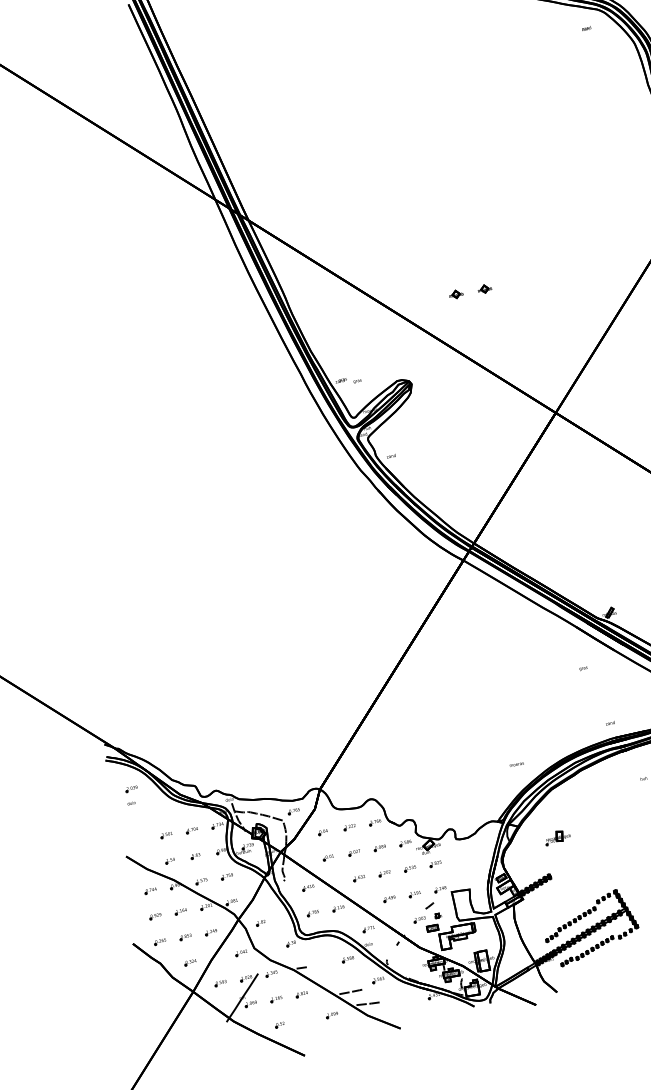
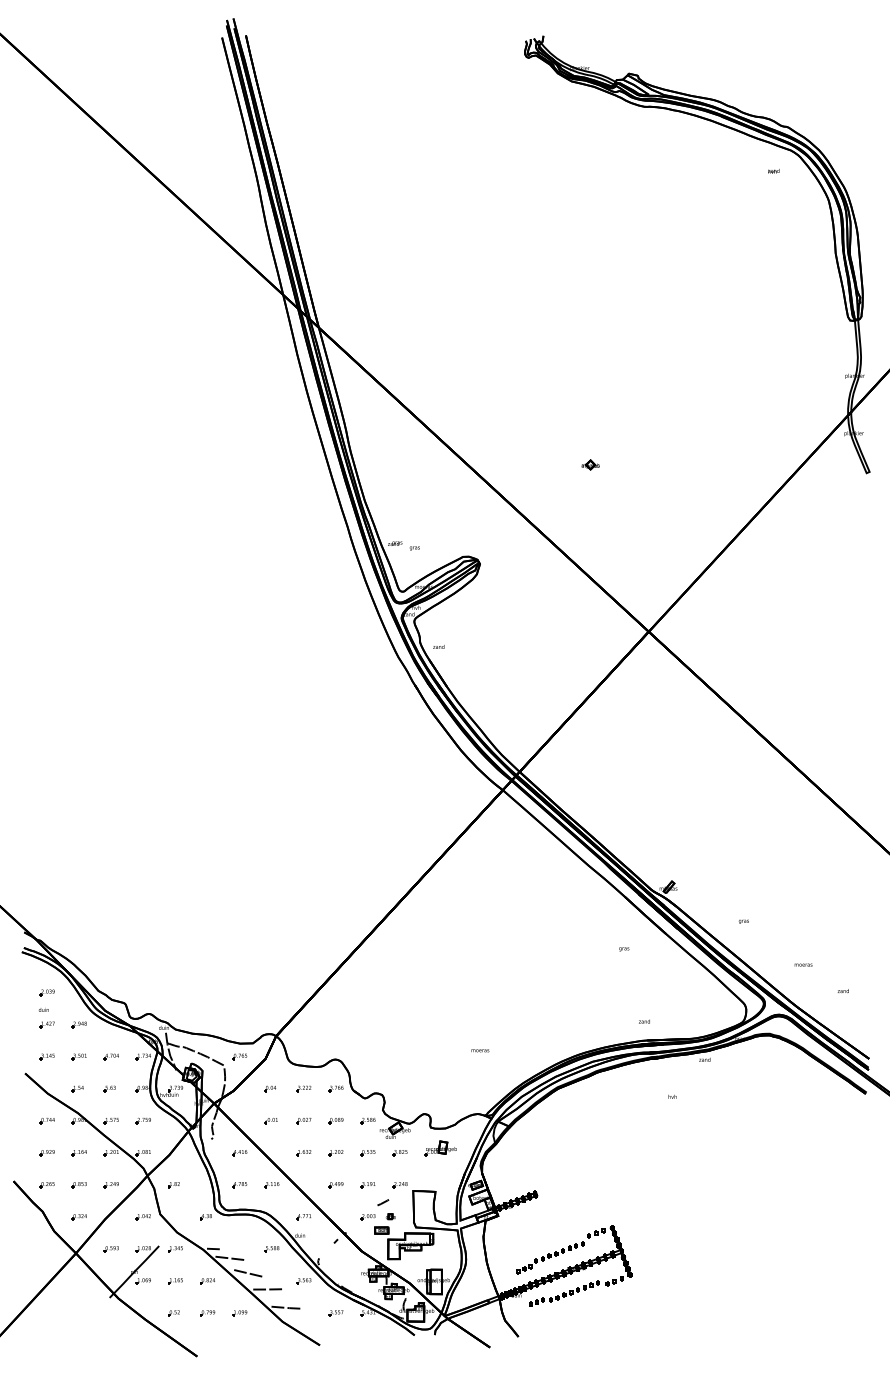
part: (456, 294) -> (554, 464), removed
text: (516, 764) -> (480, 1050), moved
part: (161, 809) -> (78, 1024), added
part: (135, 814) -> (46, 1024), added
part: (557, 837) -> (440, 1148), moved
part: (140, 839) -> (46, 1056), added
line: (316, 972) -> (230, 1258), added
line: (333, 982) -> (248, 1273), added
part: (408, 1001) -> (335, 1313), added
part: (306, 1020) -> (207, 1313), added

